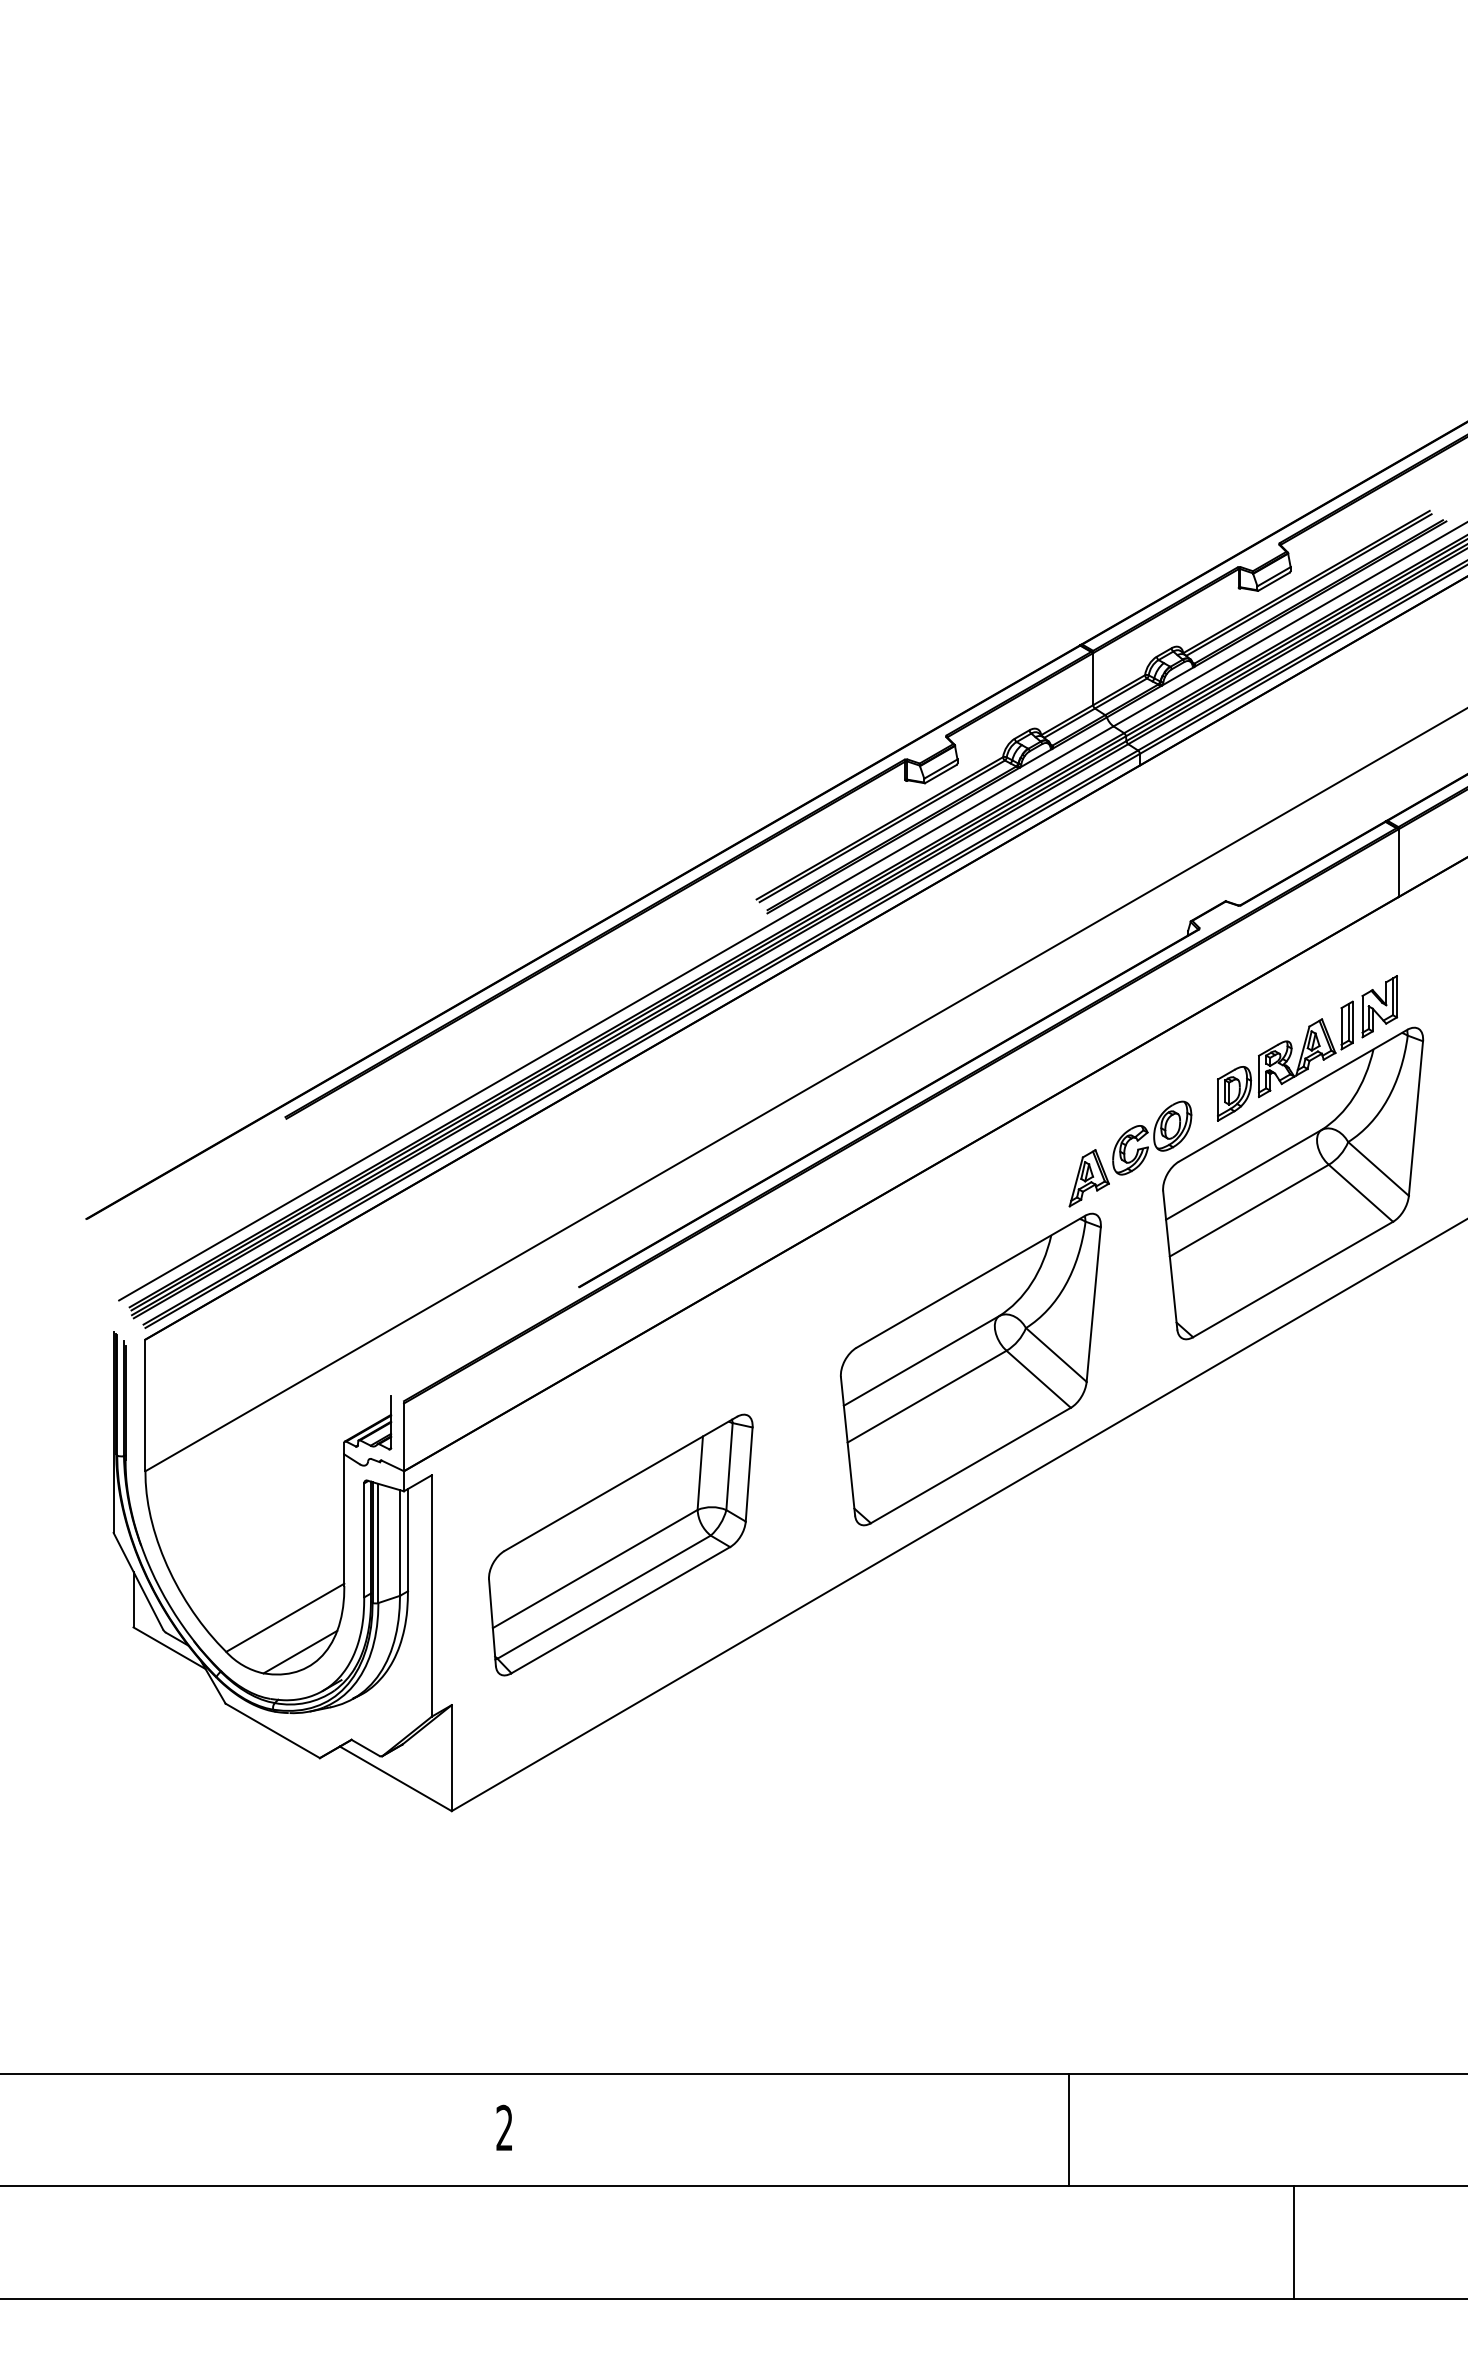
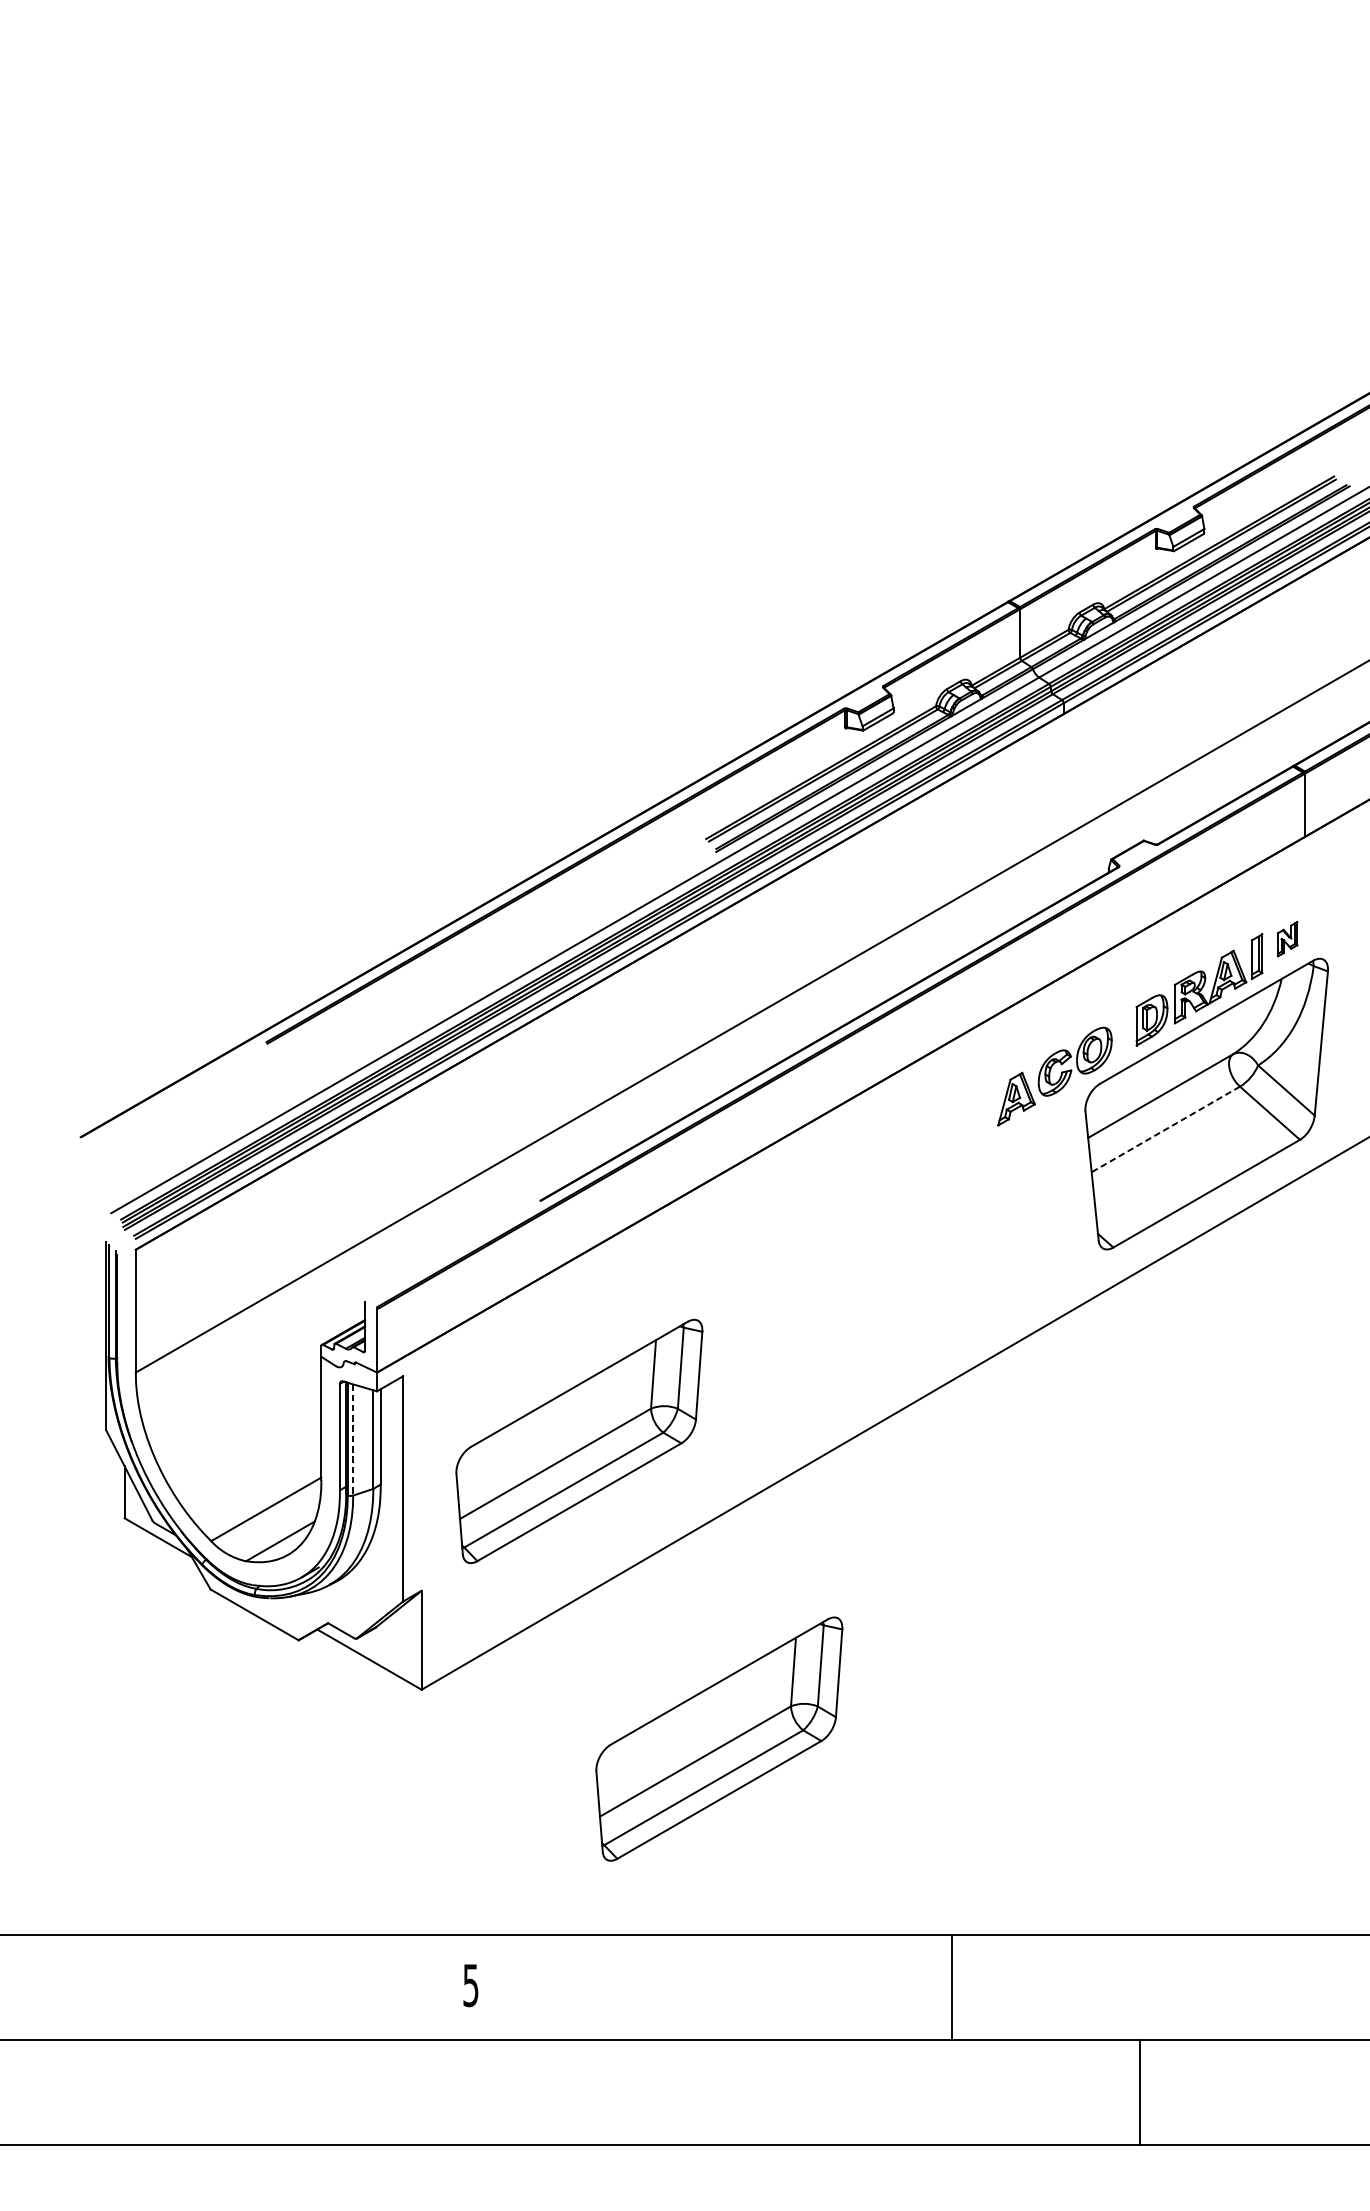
part: (1379, 1006) -> (1287, 938), size x0.6
line: (1249, 1210) -> (1166, 1129), solid -> dashed
part: (970, 1369) -> (905, 1277), removed
line: (378, 1543) -> (353, 1440), solid -> dashed
part: (770, 1863) -> (719, 1738), added
text: (504, 2127) -> (470, 1984), 2 -> 5
line: (1068, 2129) -> (951, 1986), moved
line: (1293, 2242) -> (1139, 2092), moved

